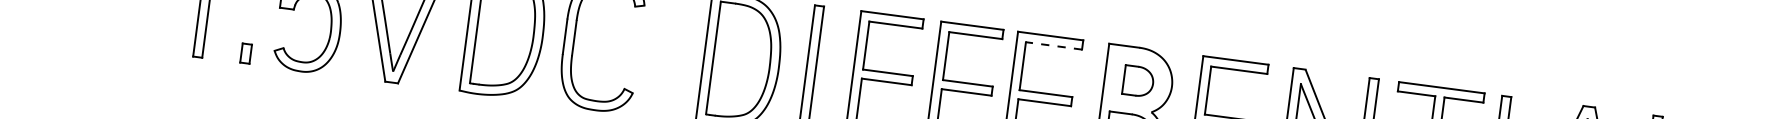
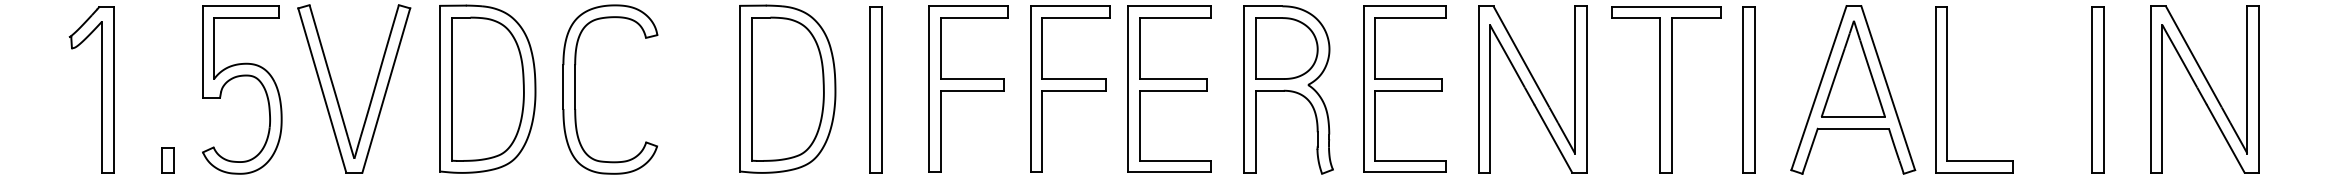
line: (1053, 46) -> (1175, 18), dashed -> solid
part: (1138, 81) -> (1286, 48), size x1.67

